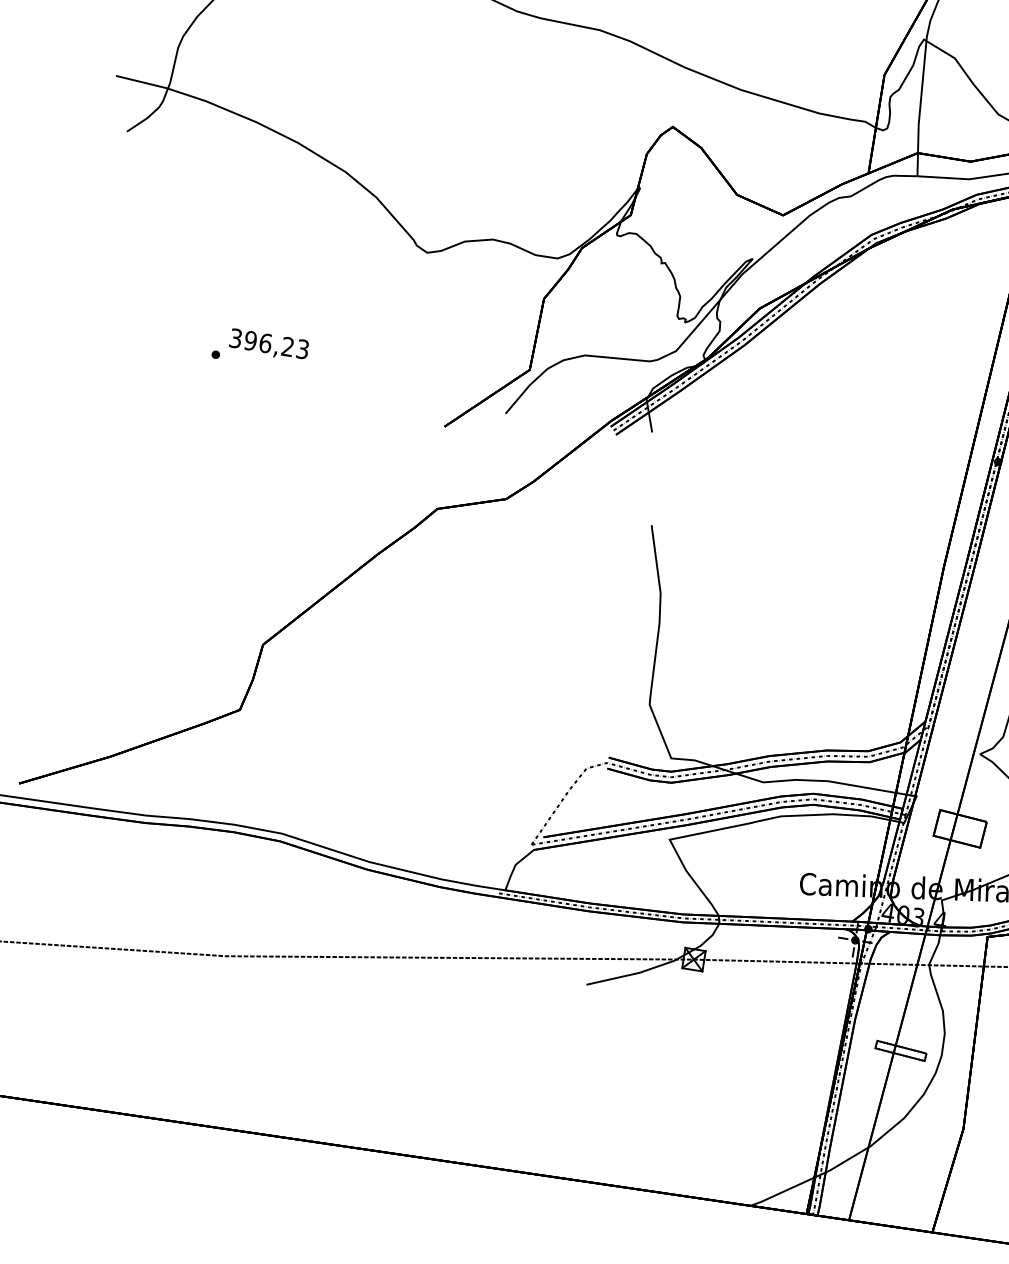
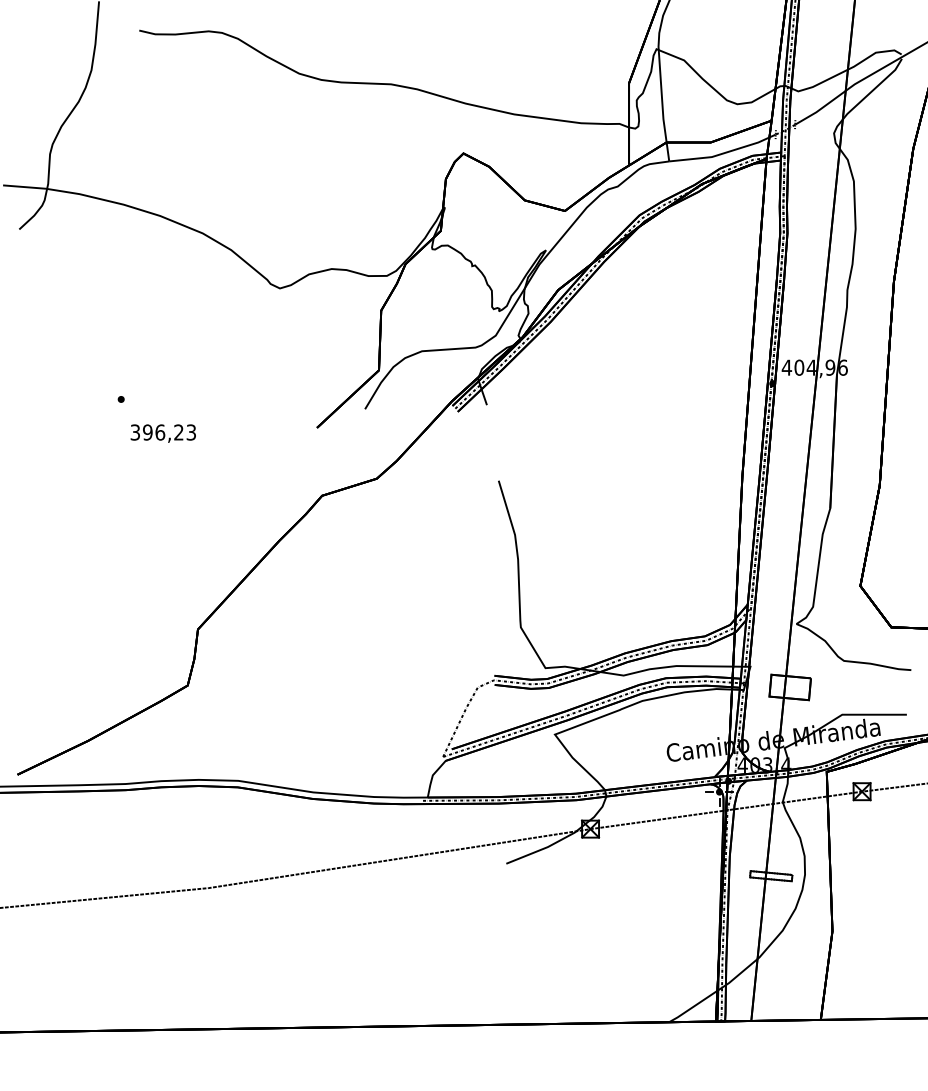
text: (268, 344) -> (162, 433), moved

